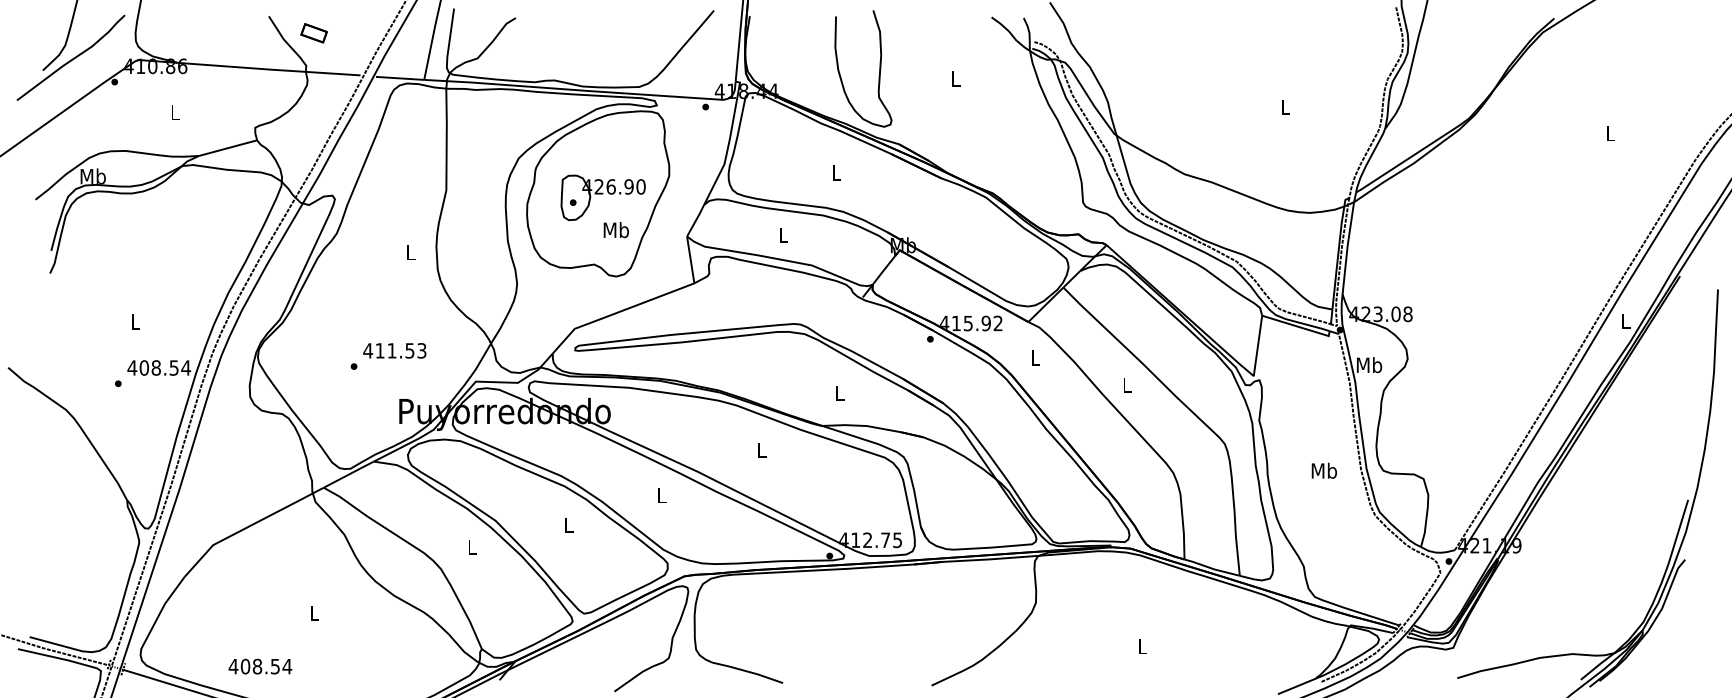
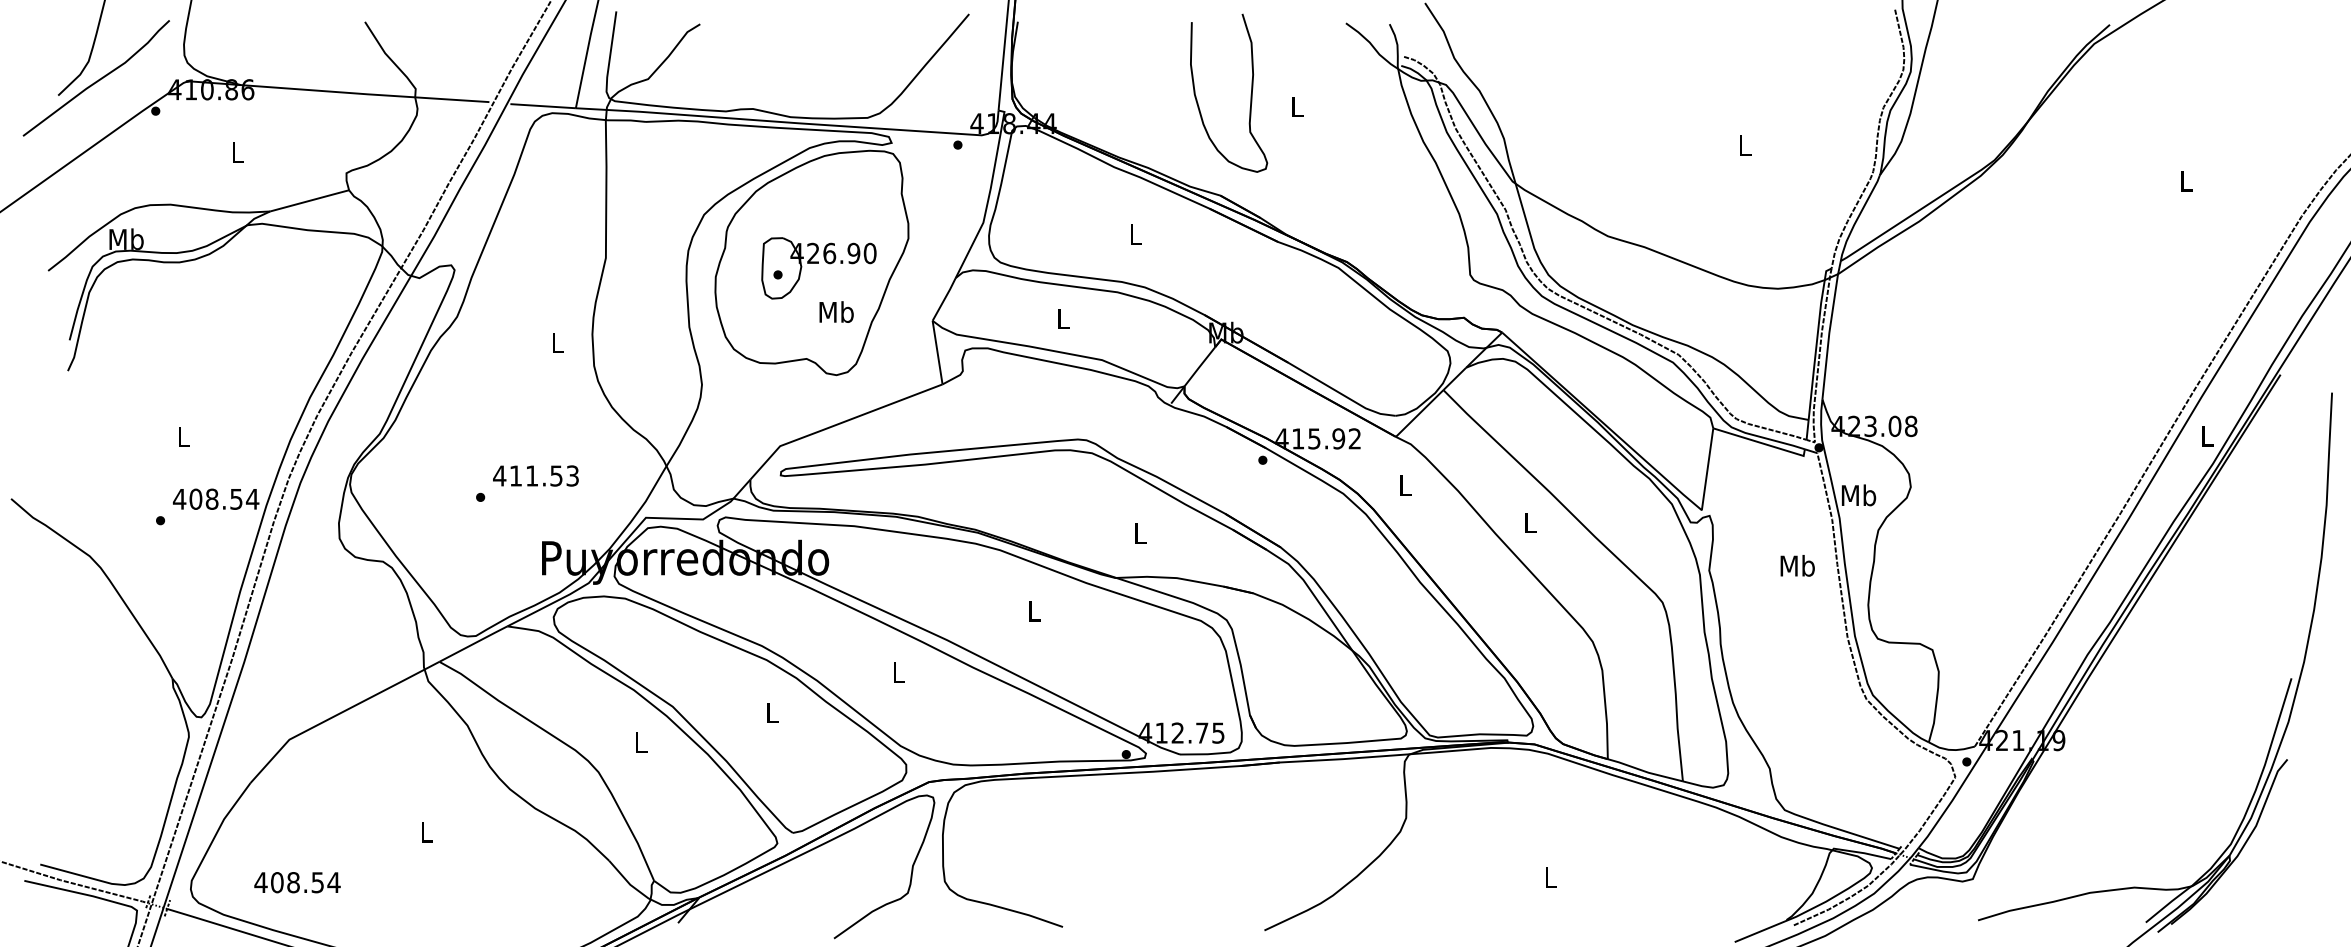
part: (314, 32) -> (426, 44), removed
curve: (879, 69) -> (1250, 94), moved
text: (1324, 470) -> (1797, 565), moved
text: (260, 666) -> (297, 882), moved

